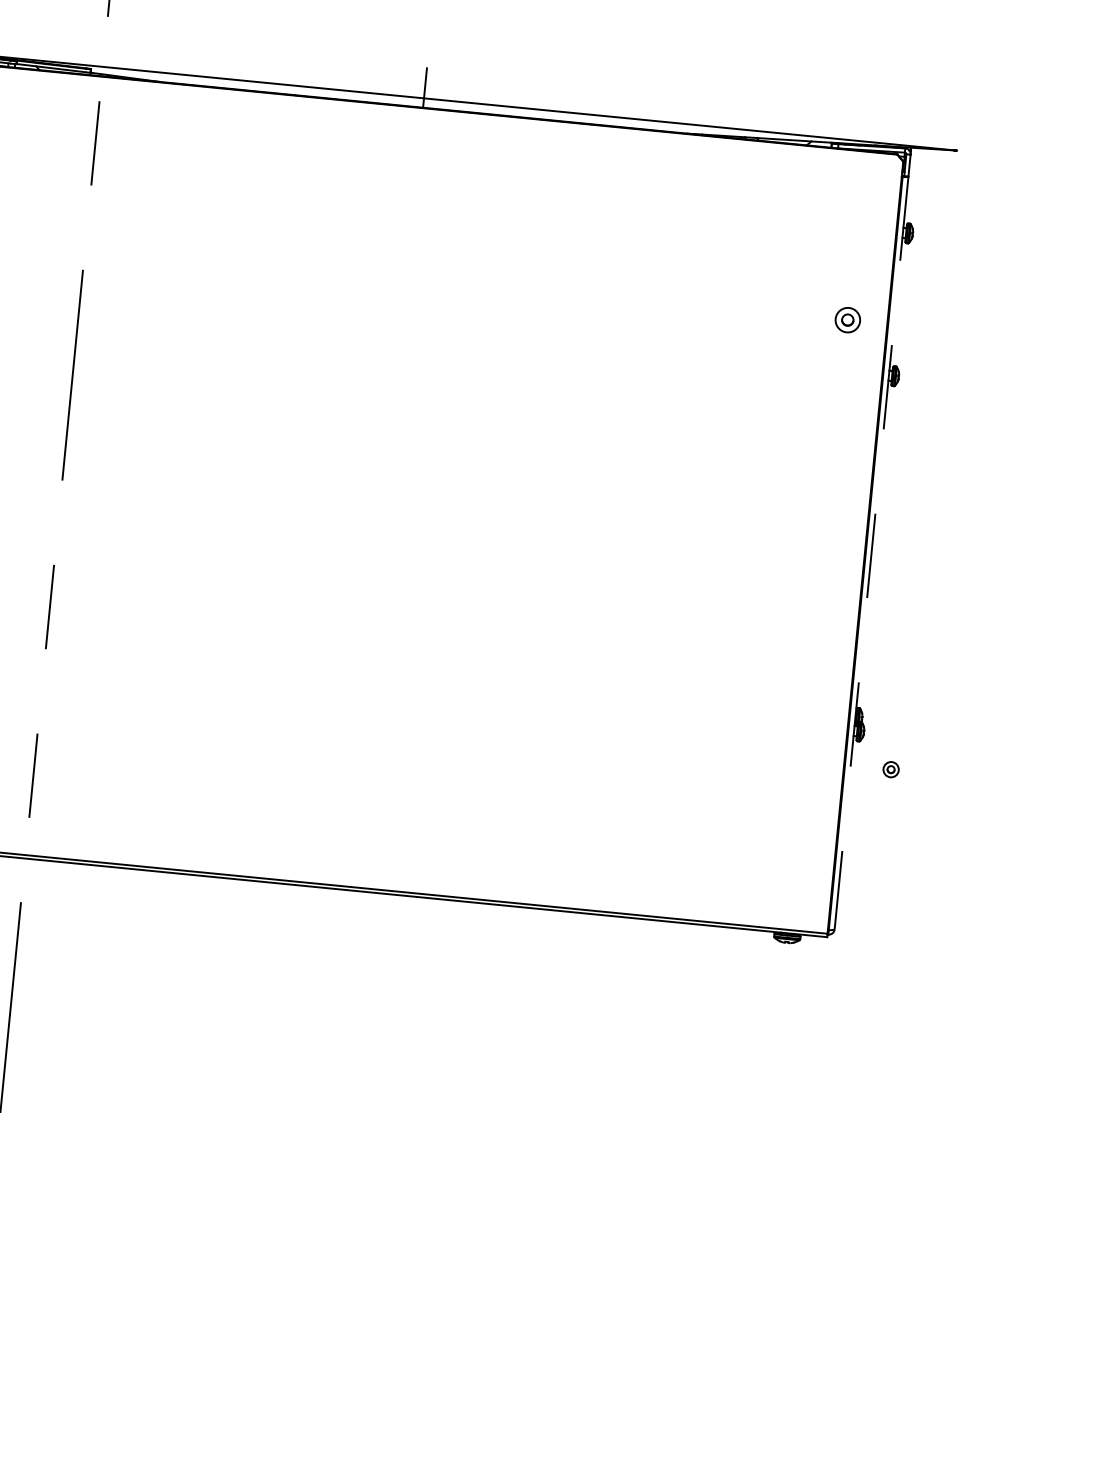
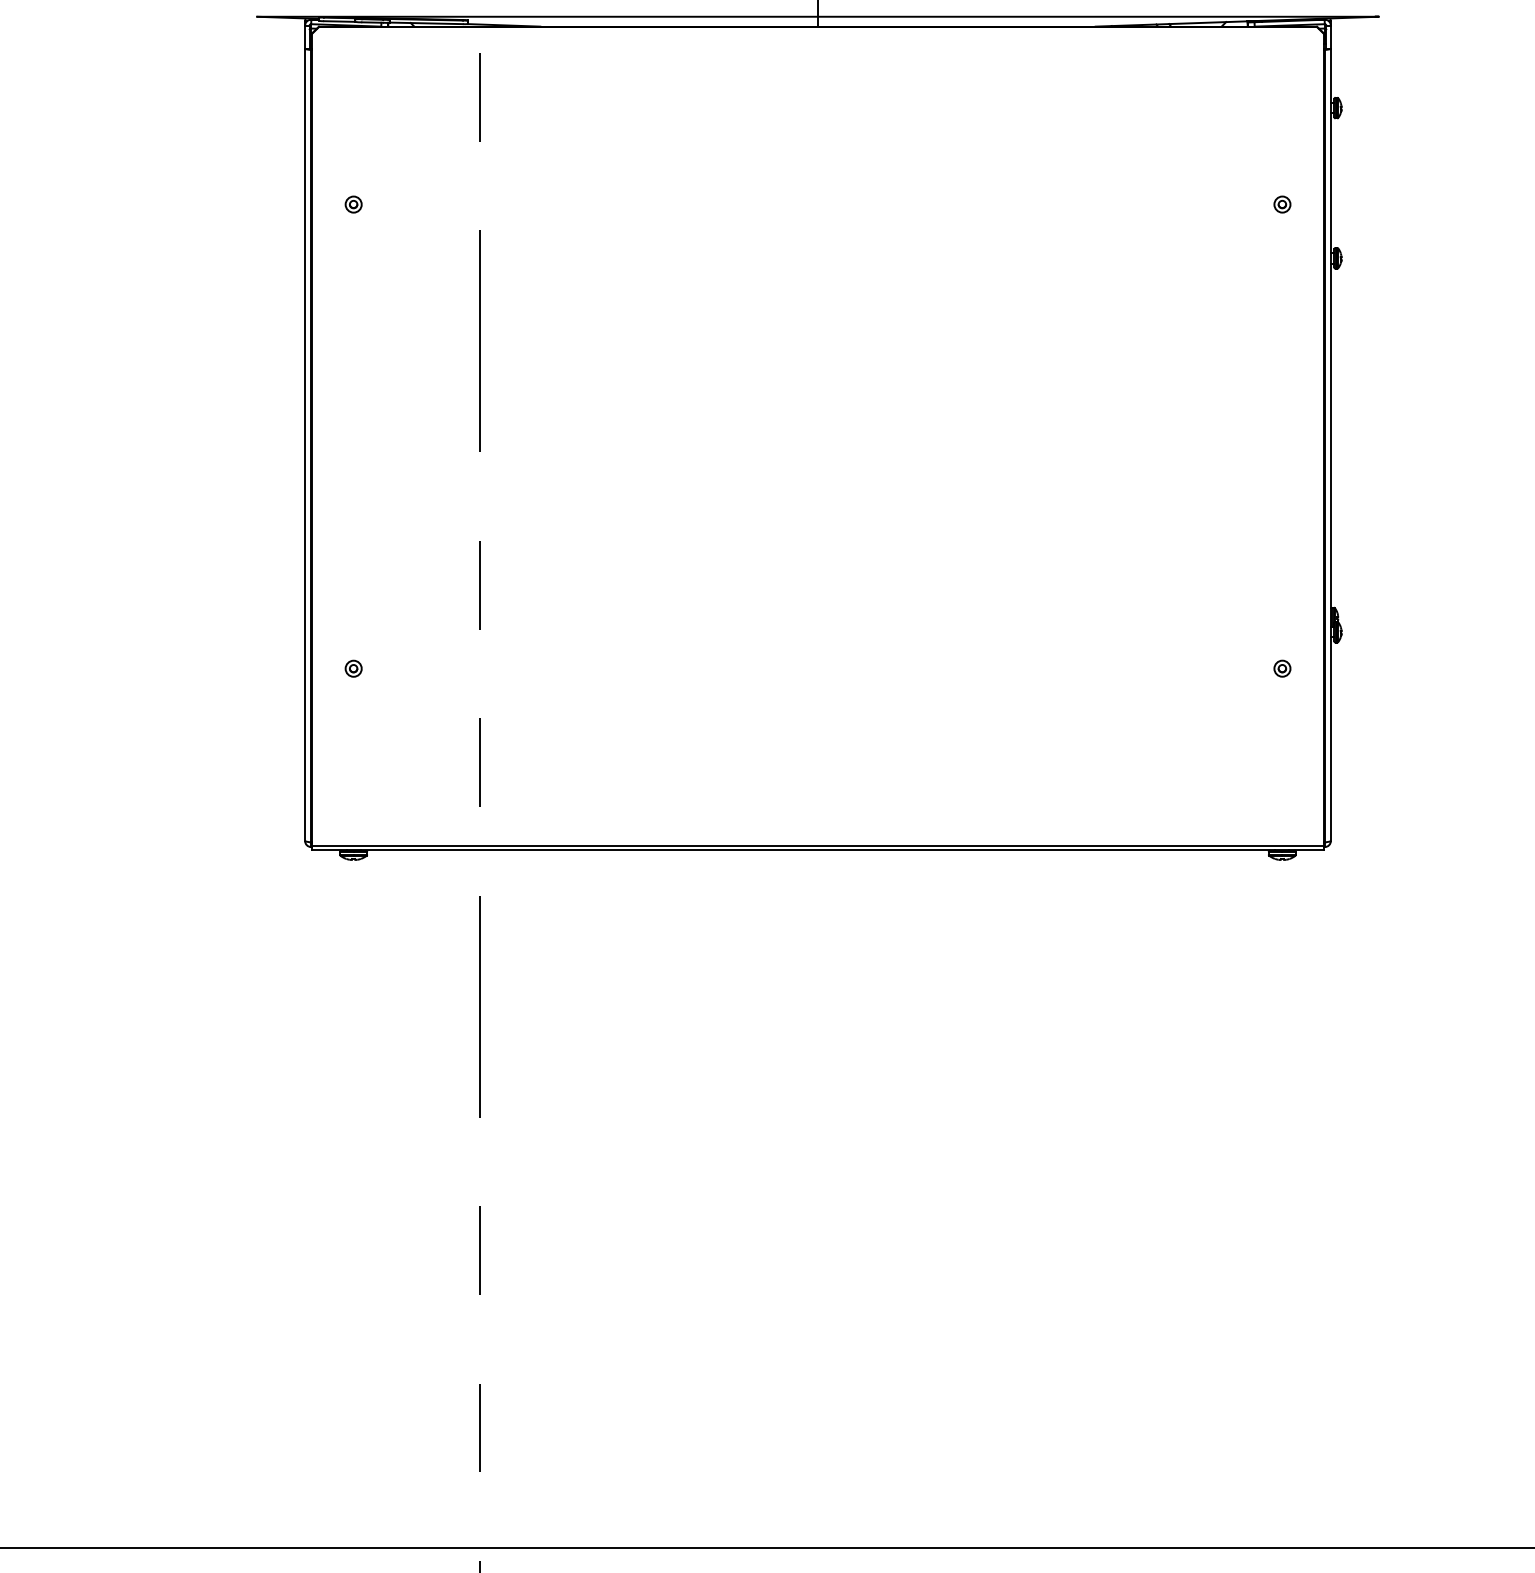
part: (847, 320) -> (1282, 204), size x0.62
line: (871, 553) -> (1330, 445), dashed -> solid
part: (891, 769) -> (1282, 668), moved

